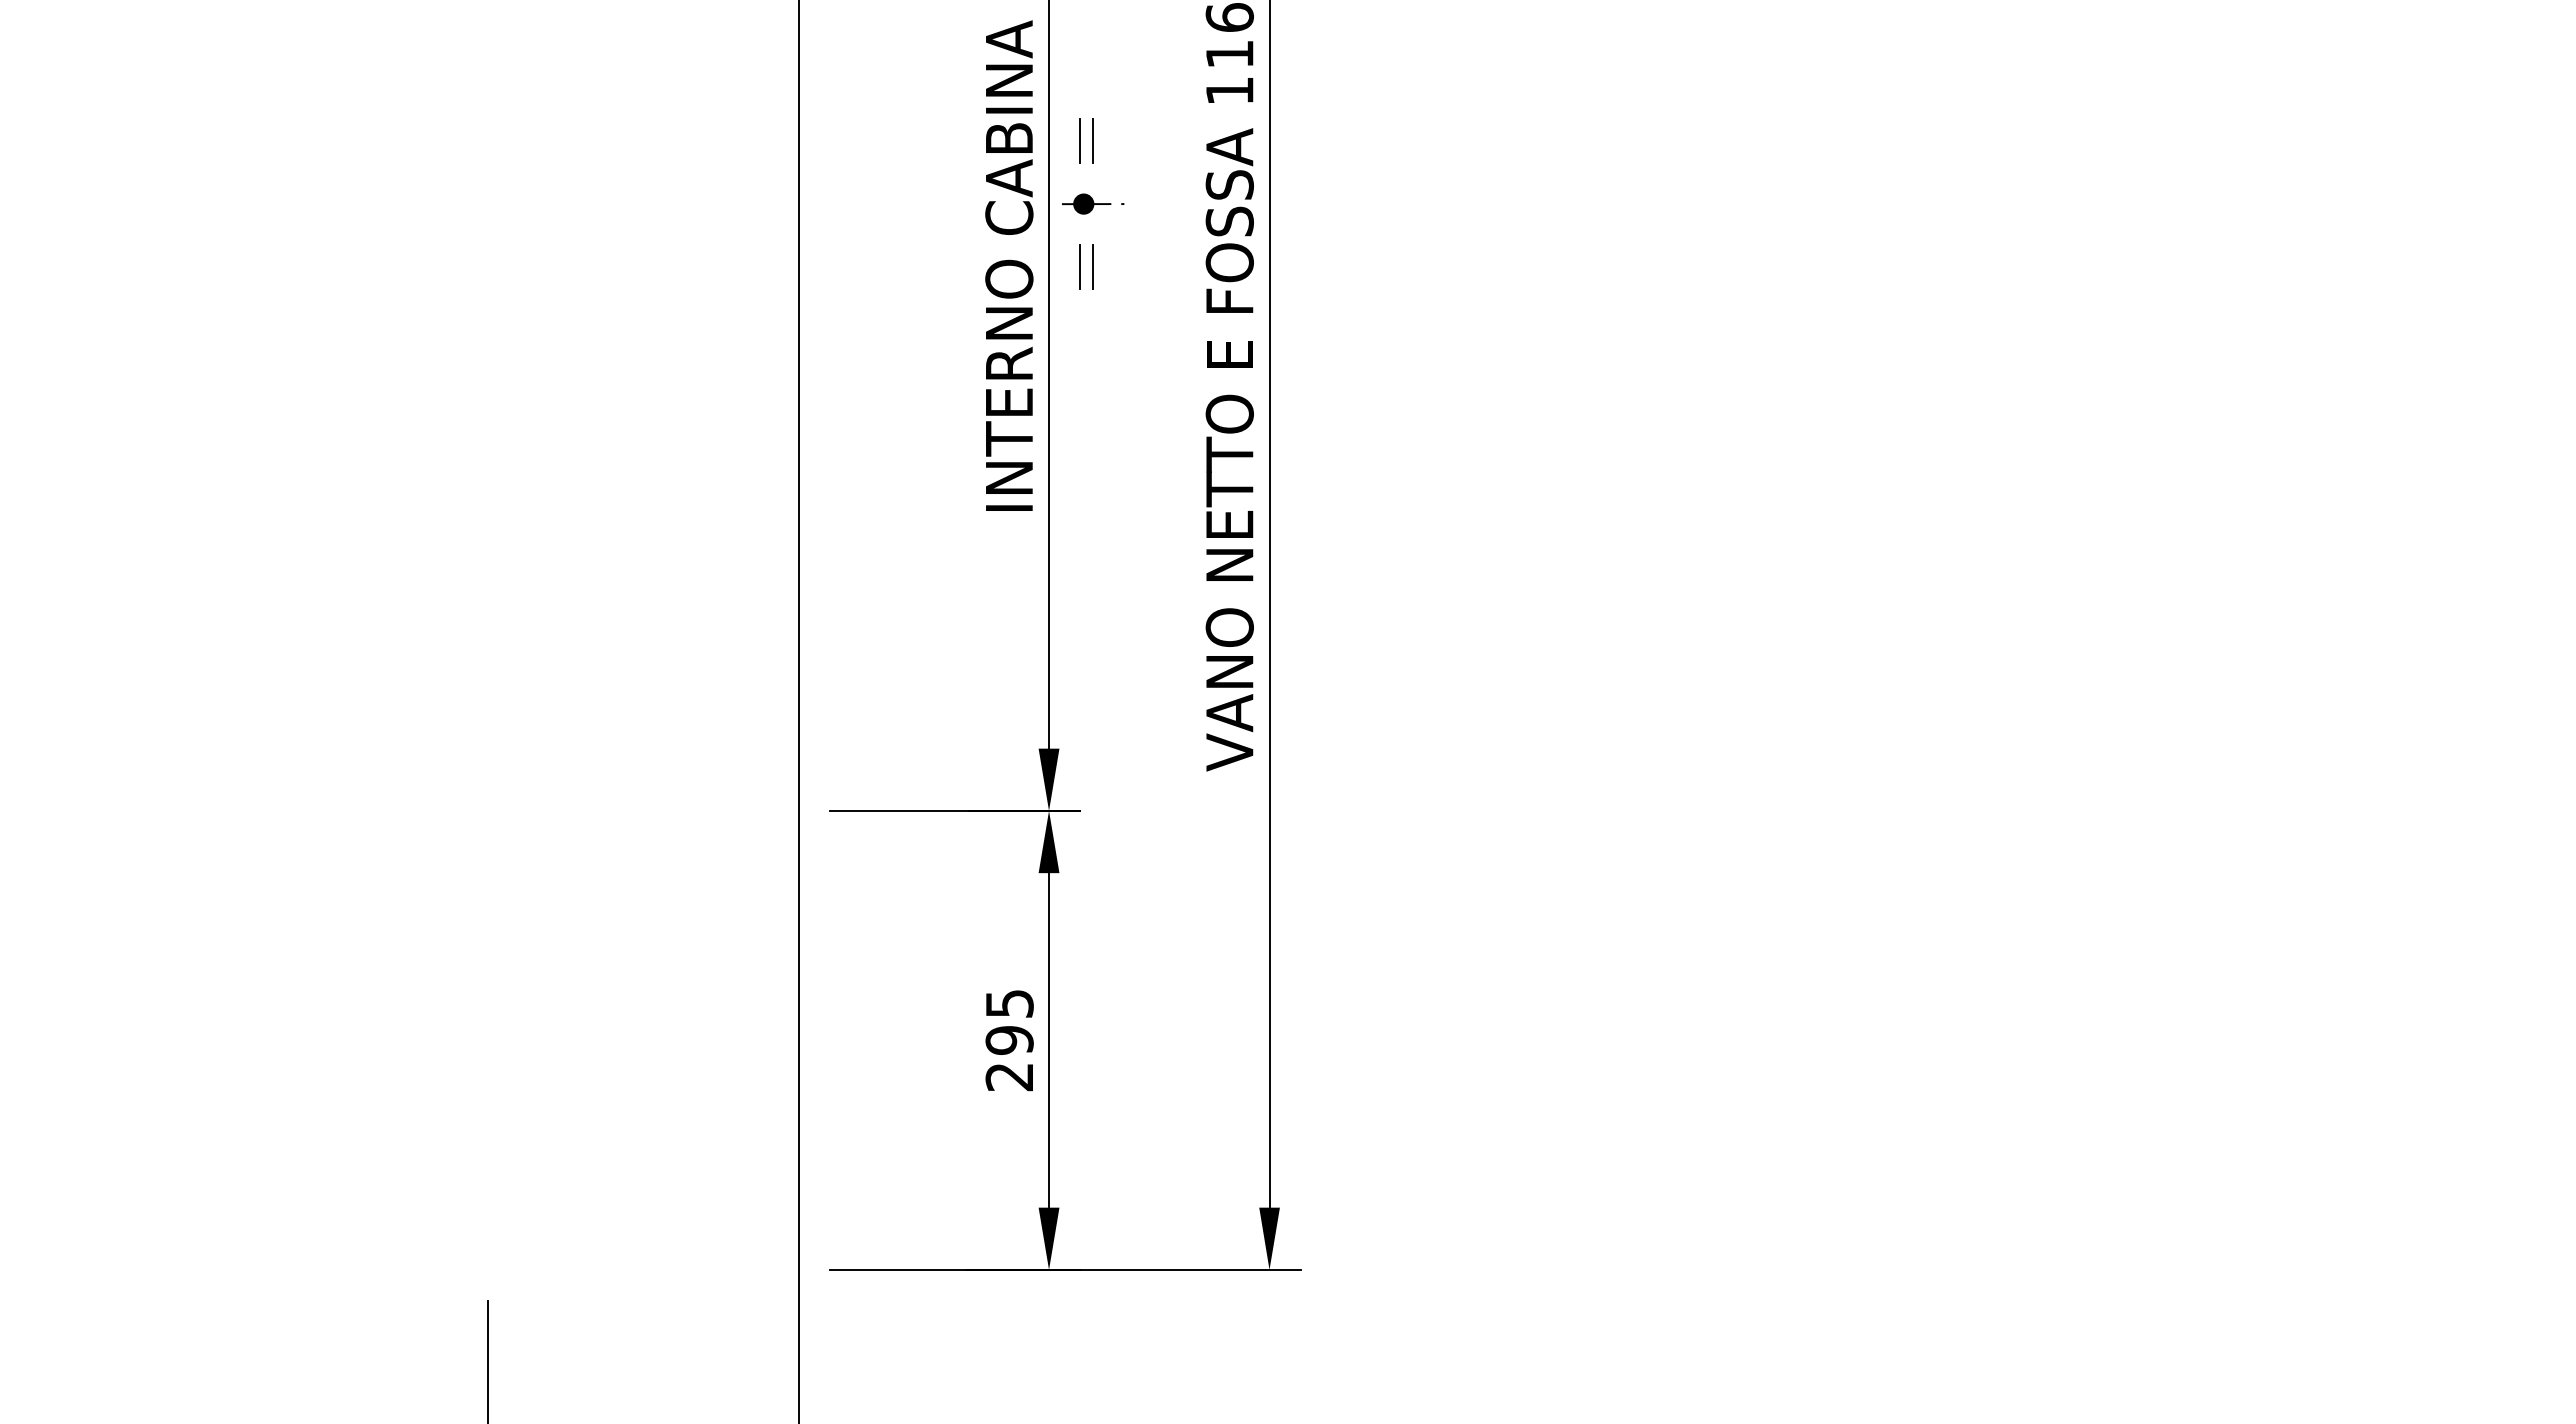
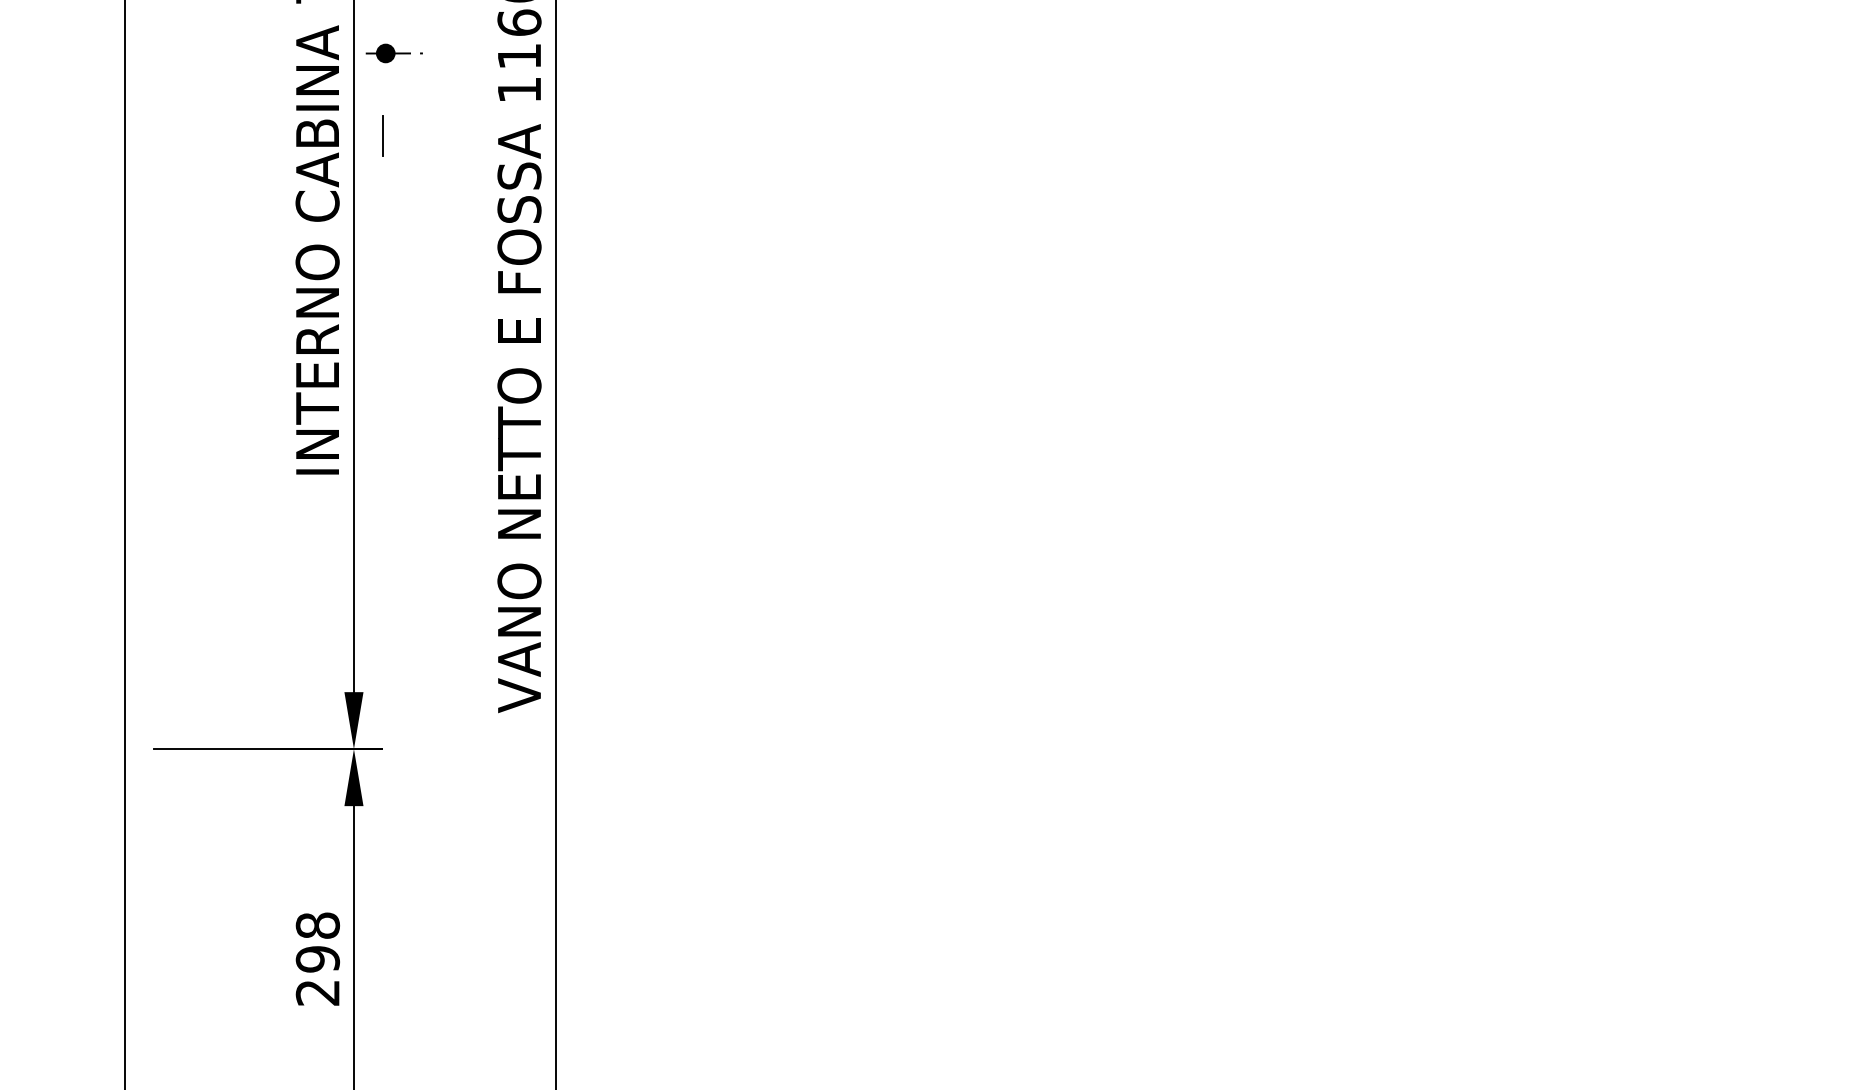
line: (1093, 141) -> (394, 136), removed
part: (1093, 203) -> (394, 52), moved
line: (1080, 266) -> (382, 250), removed
line: (1093, 266) -> (394, 250), removed
text: (1009, 1003) -> (317, 925), 295 -> 298

